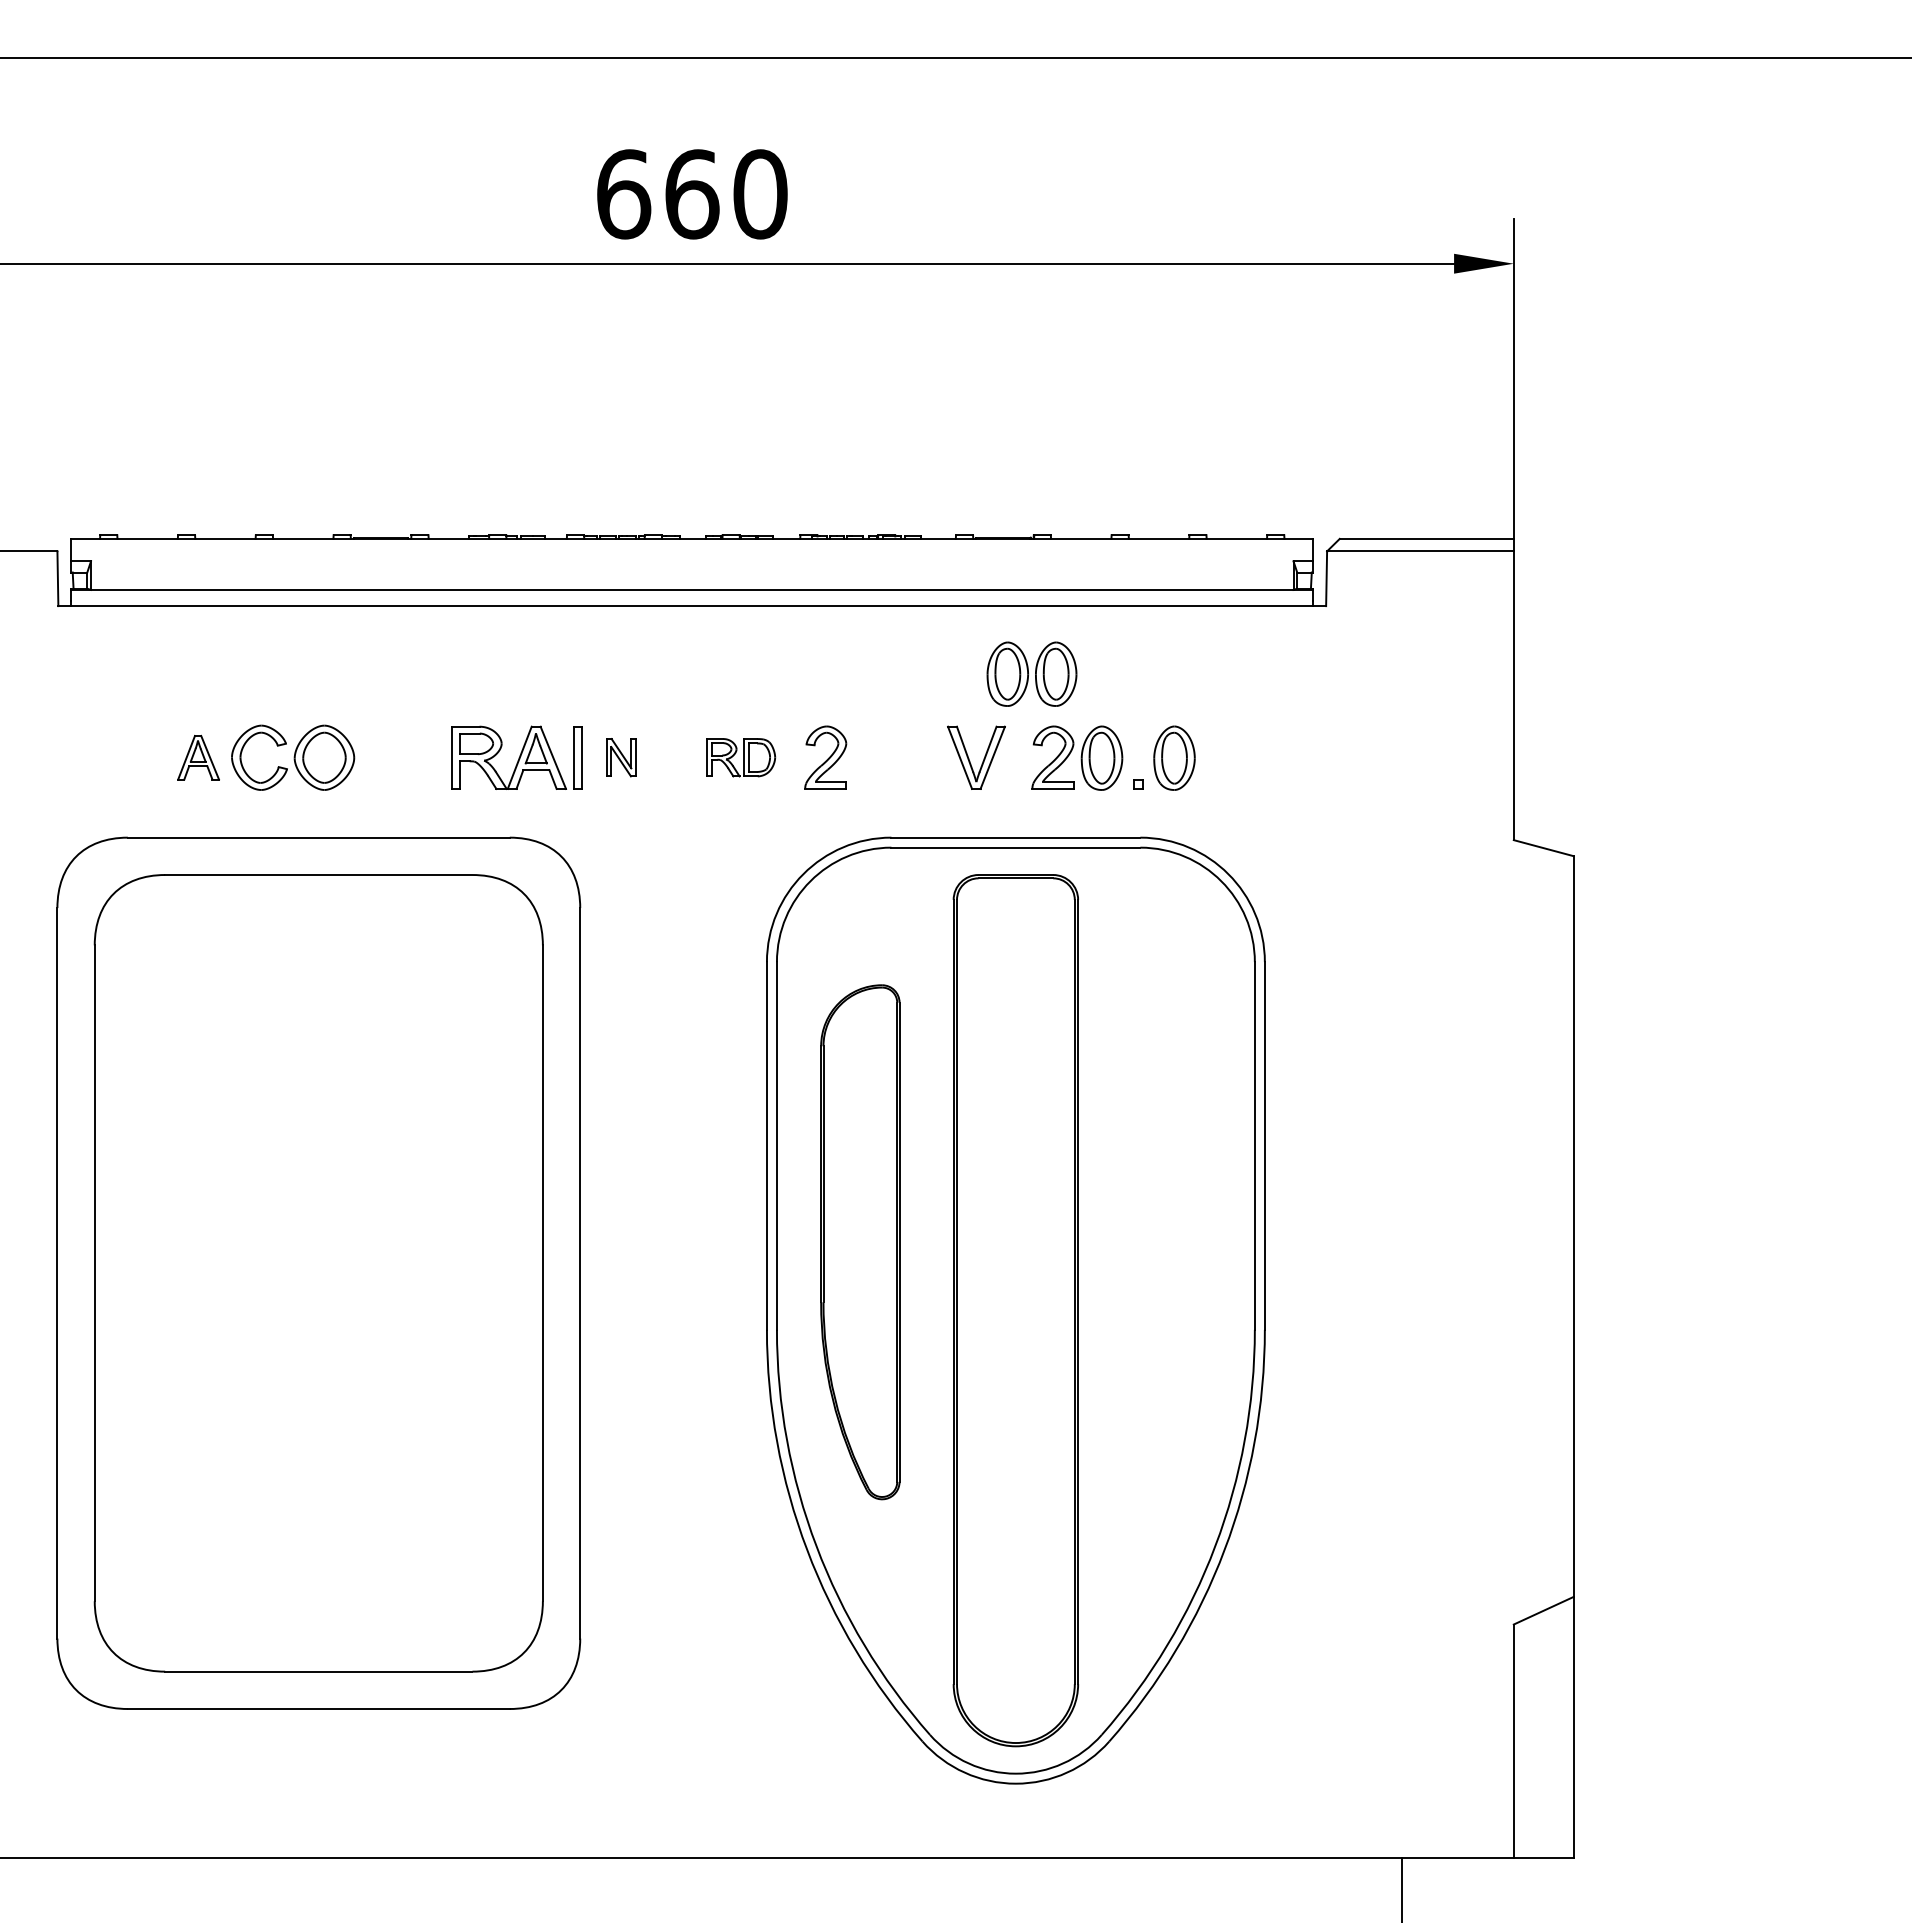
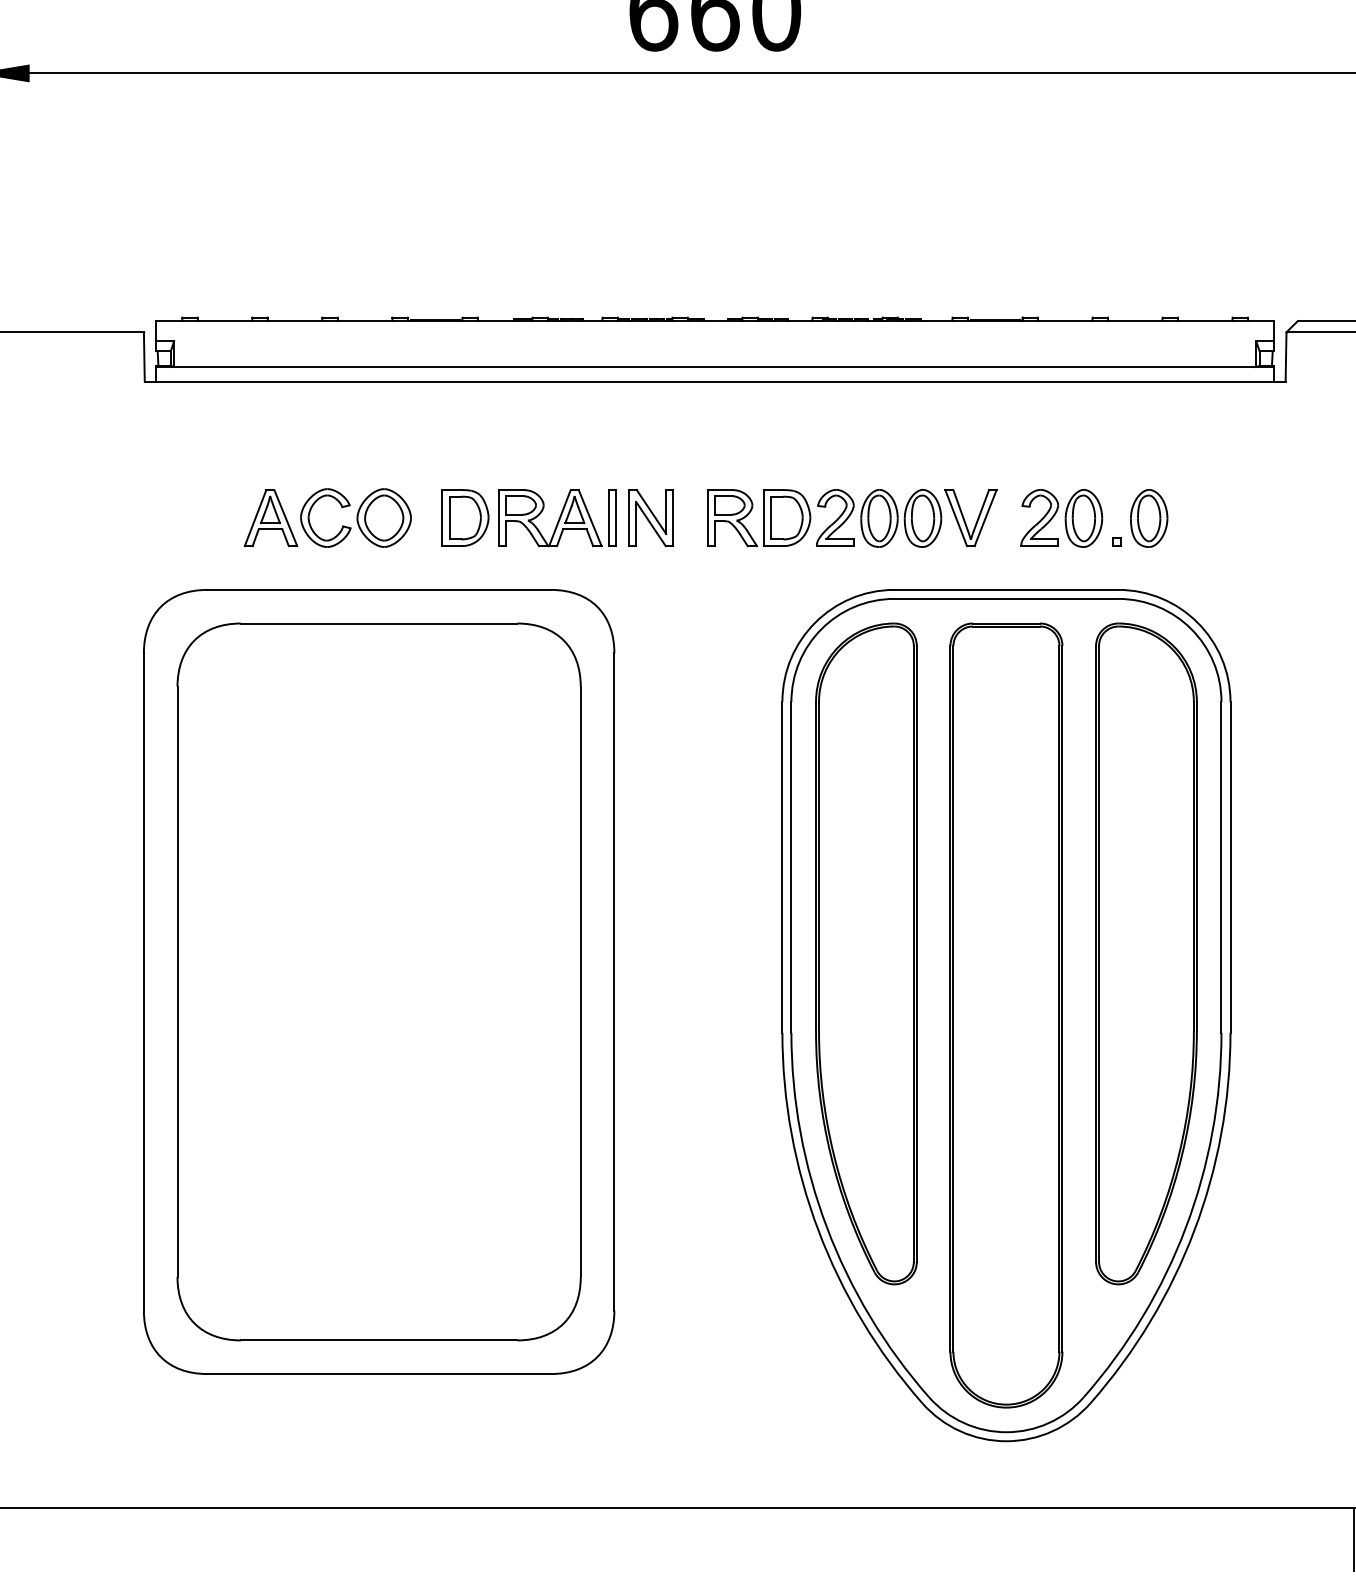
part: (1031, 673) -> (900, 517), moved
part: (198, 757) -> (270, 517), size x1.43
part: (414, 757) -> (465, 517), added
part: (621, 757) -> (651, 517), size x1.67
part: (740, 757) -> (758, 517), size x1.67
part: (860, 1242) -> (866, 954), size x1.43
part: (1171, 1242) -> (1146, 954), added

